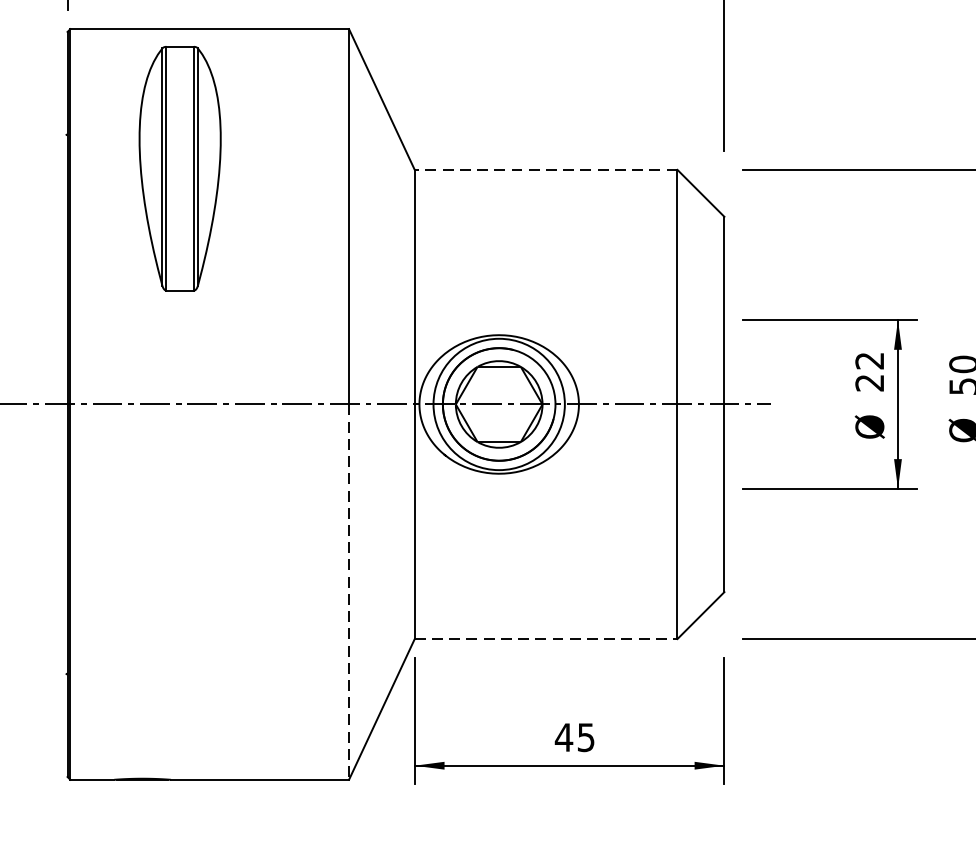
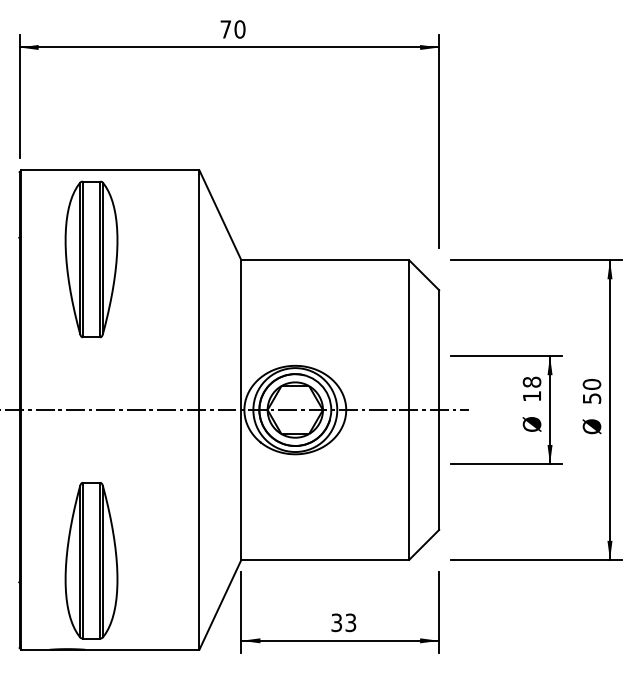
line: (546, 170) -> (325, 260), dashed -> solid
text: (868, 370) -> (531, 388), 22 -> 18
line: (349, 591) -> (199, 529), dashed -> solid
line: (546, 638) -> (325, 559), dashed -> solid
part: (180, 639) -> (91, 560), added
text: (574, 737) -> (343, 622), 45 -> 33

